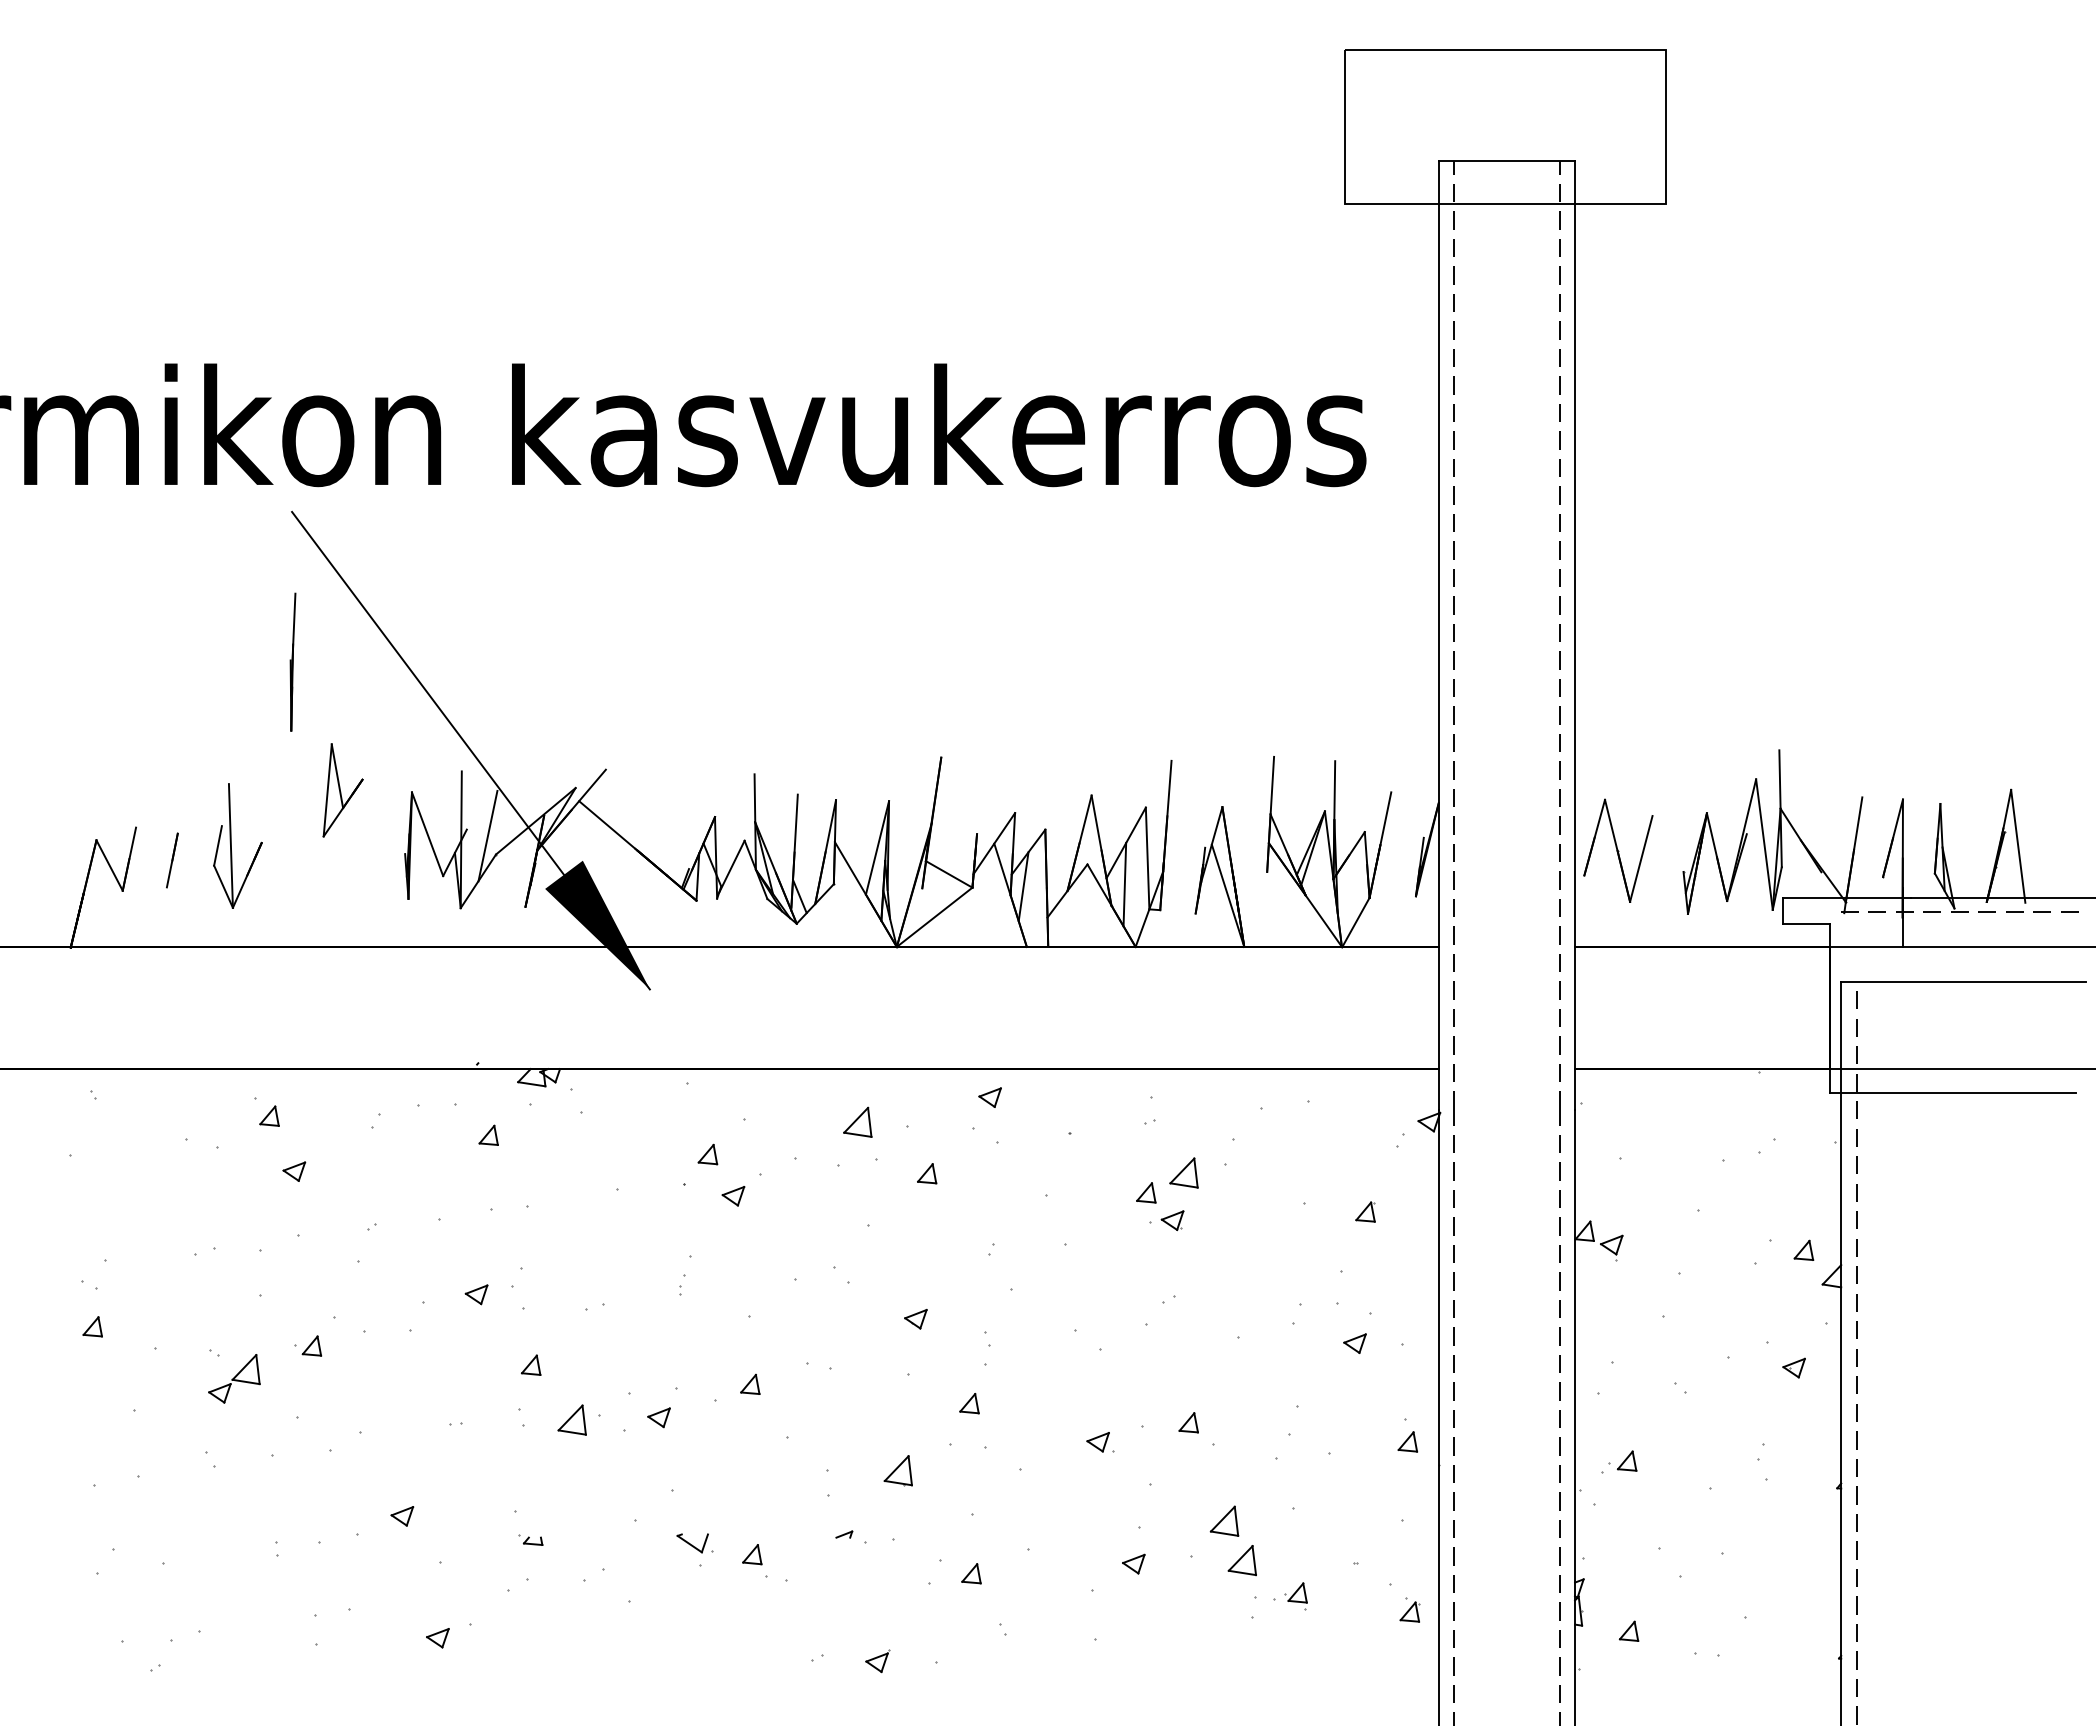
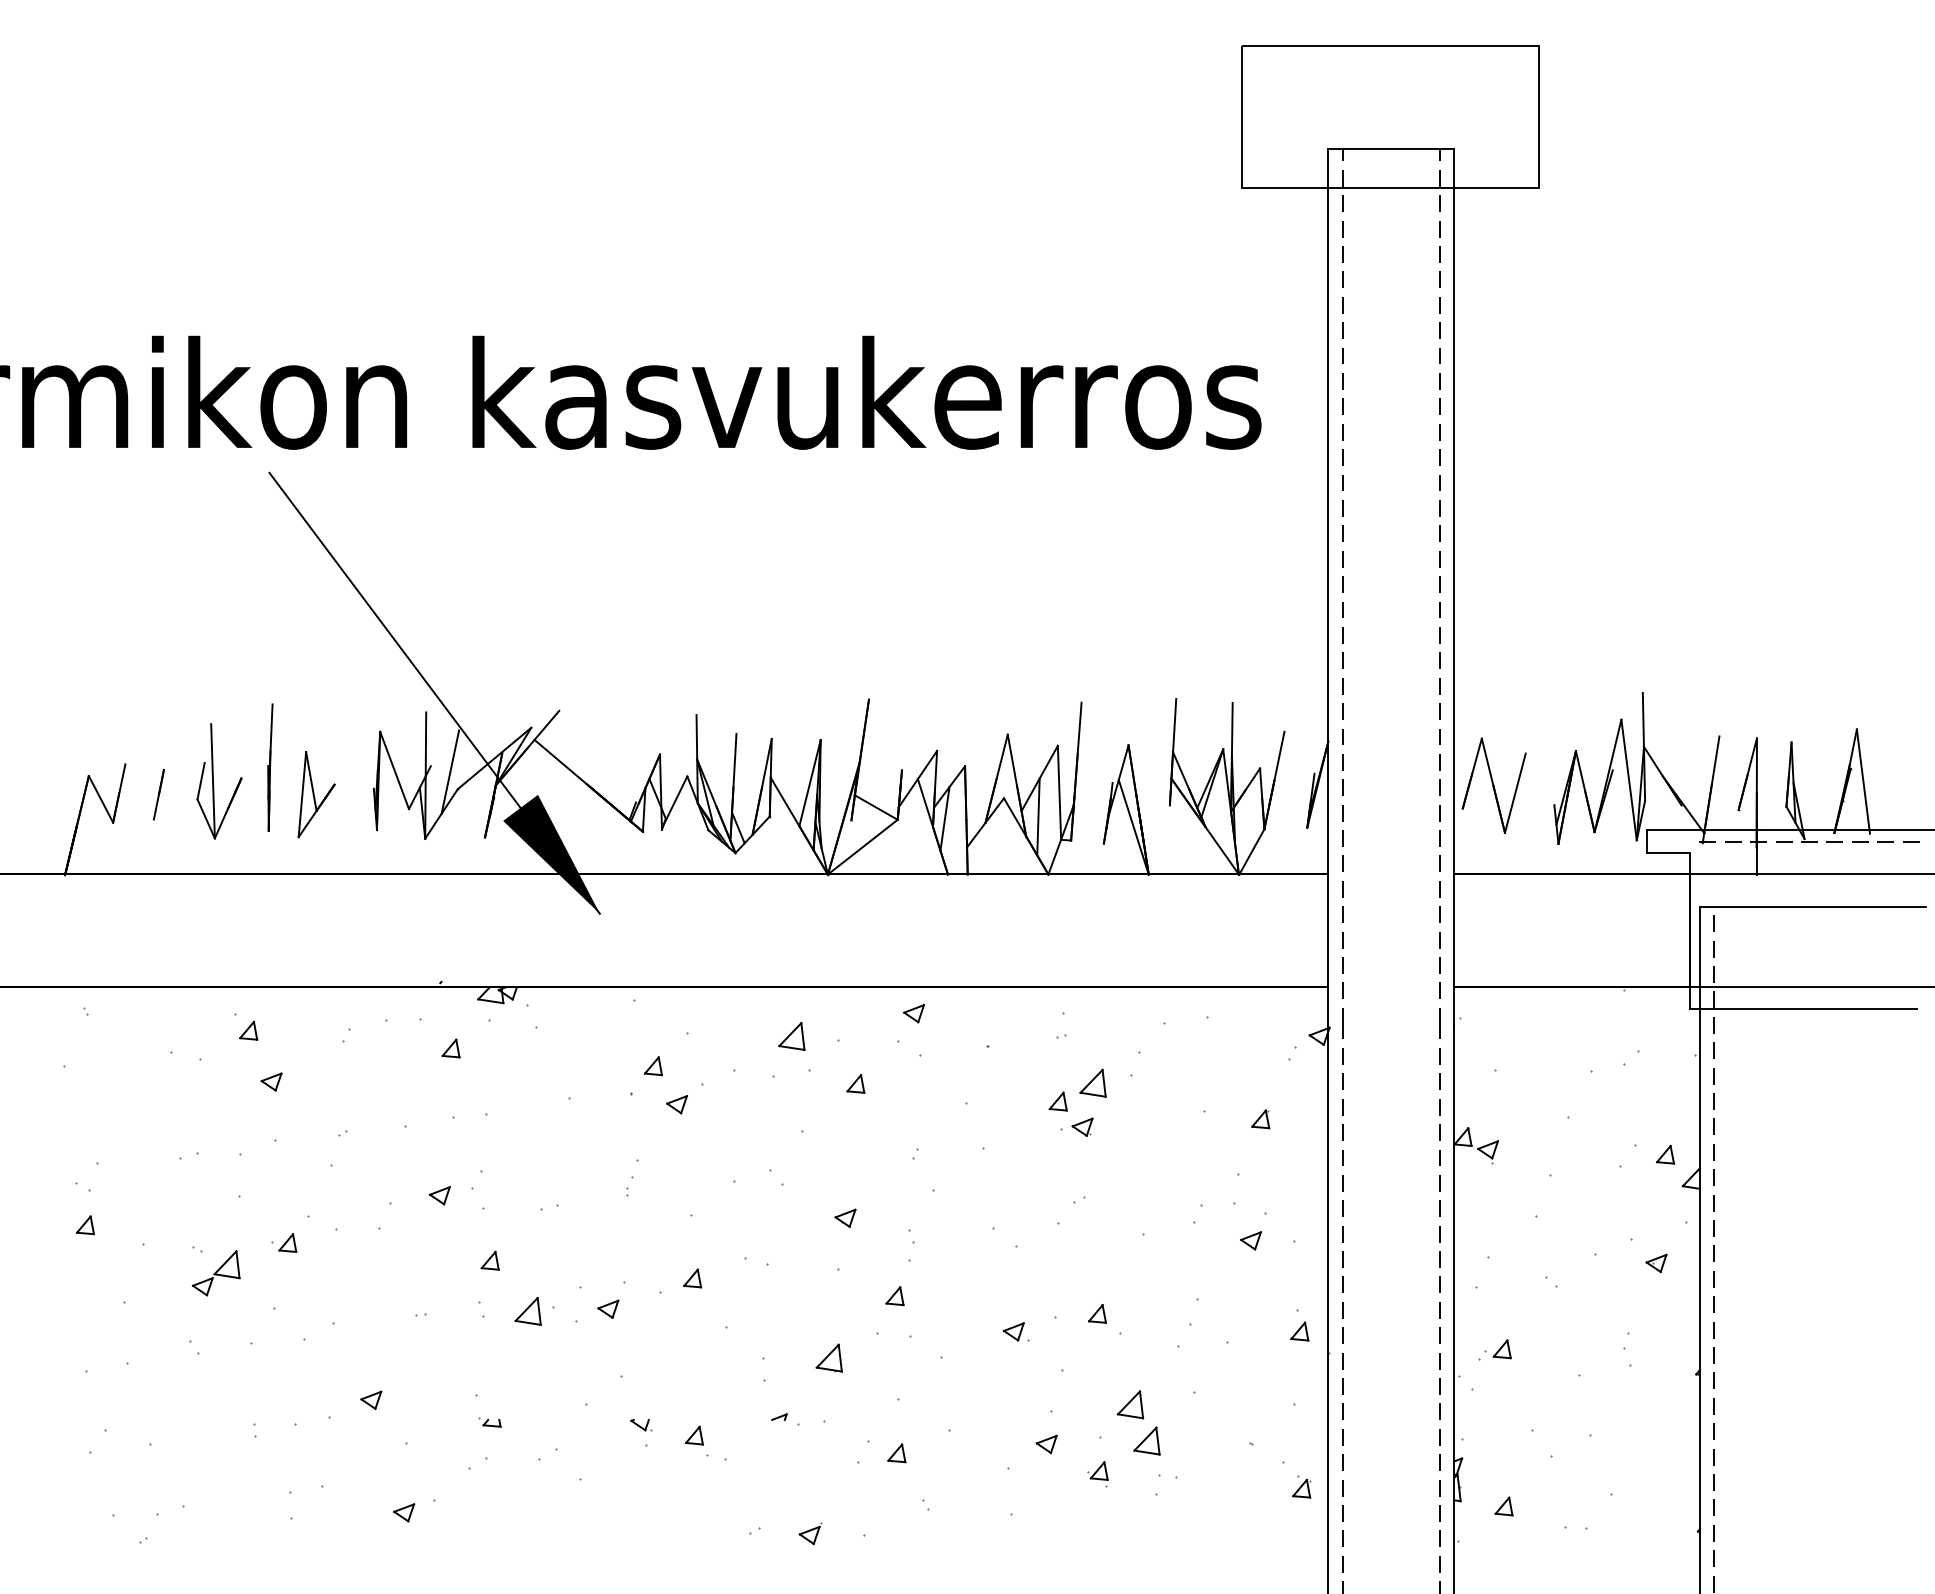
part: (292, 661) -> (269, 766), moved
part: (342, 790) -> (316, 794), moved
part: (694, 1542) -> (641, 1424), size x0.62
part: (1295, 1596) -> (1097, 1474), moved

